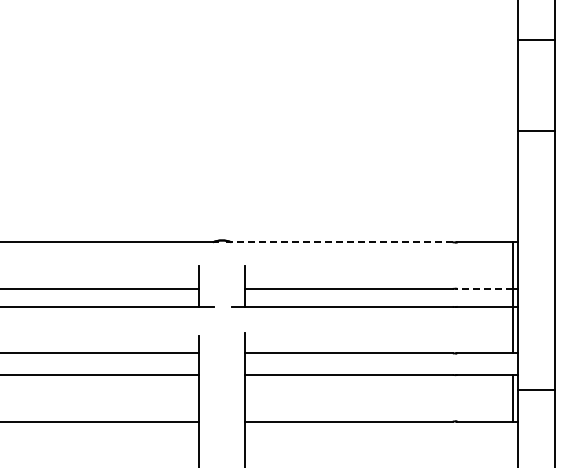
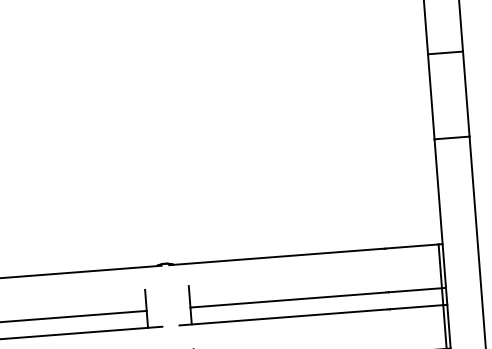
line: (339, 242) -> (275, 257), dashed -> solid
line: (485, 288) -> (415, 289), dashed -> solid

